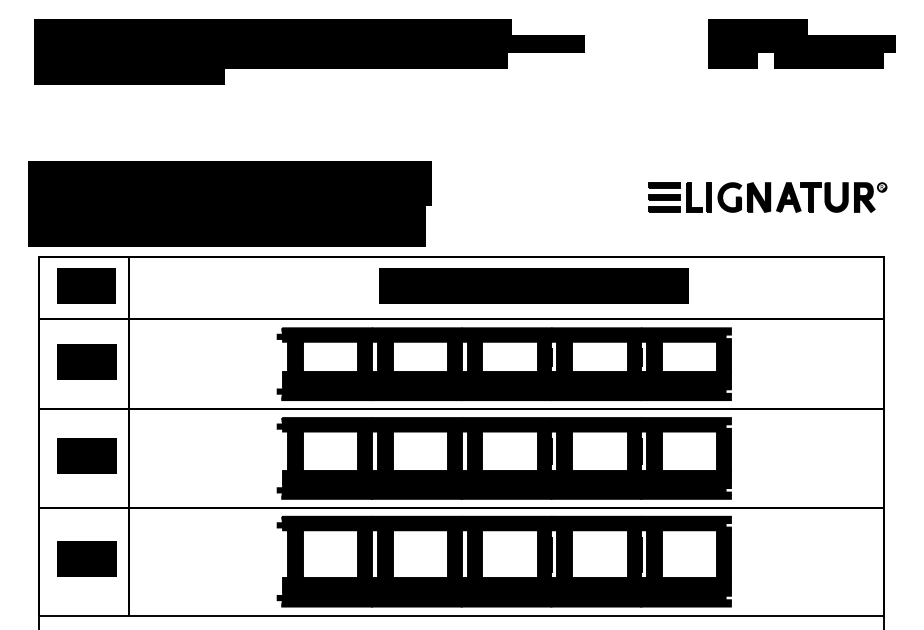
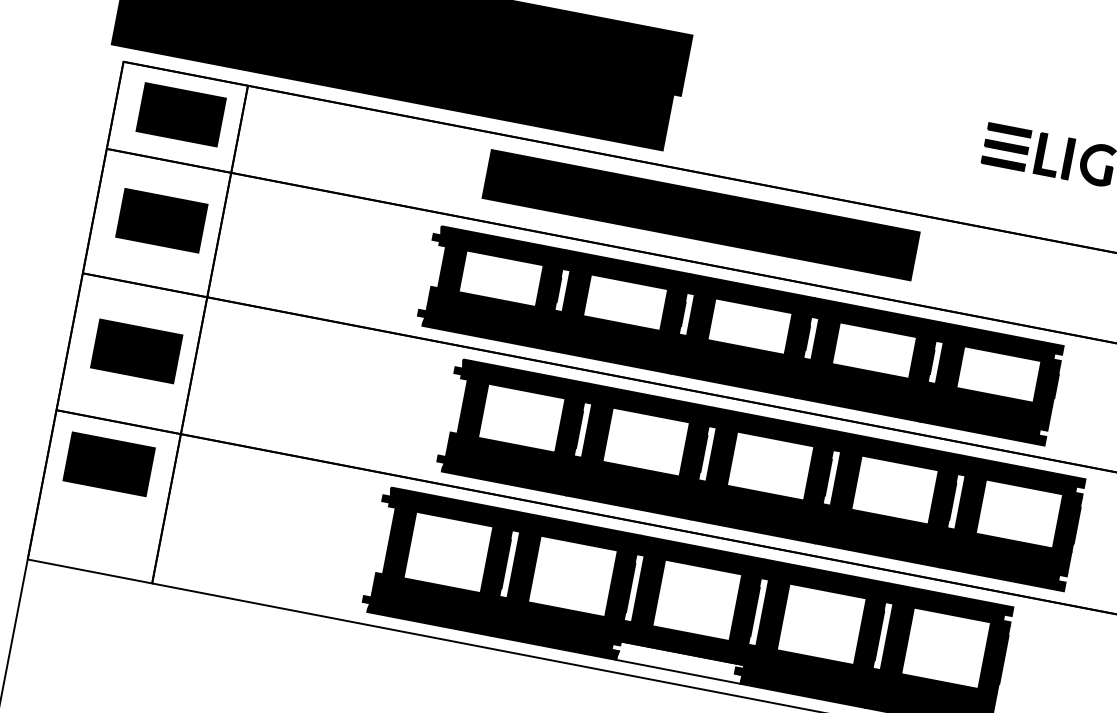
text: (533, 285) -> (700, 214), moved
part: (503, 458) -> (759, 474), moved
text: (86, 558) -> (108, 462), moved
fill: (504, 599) -> (677, 661), removed

